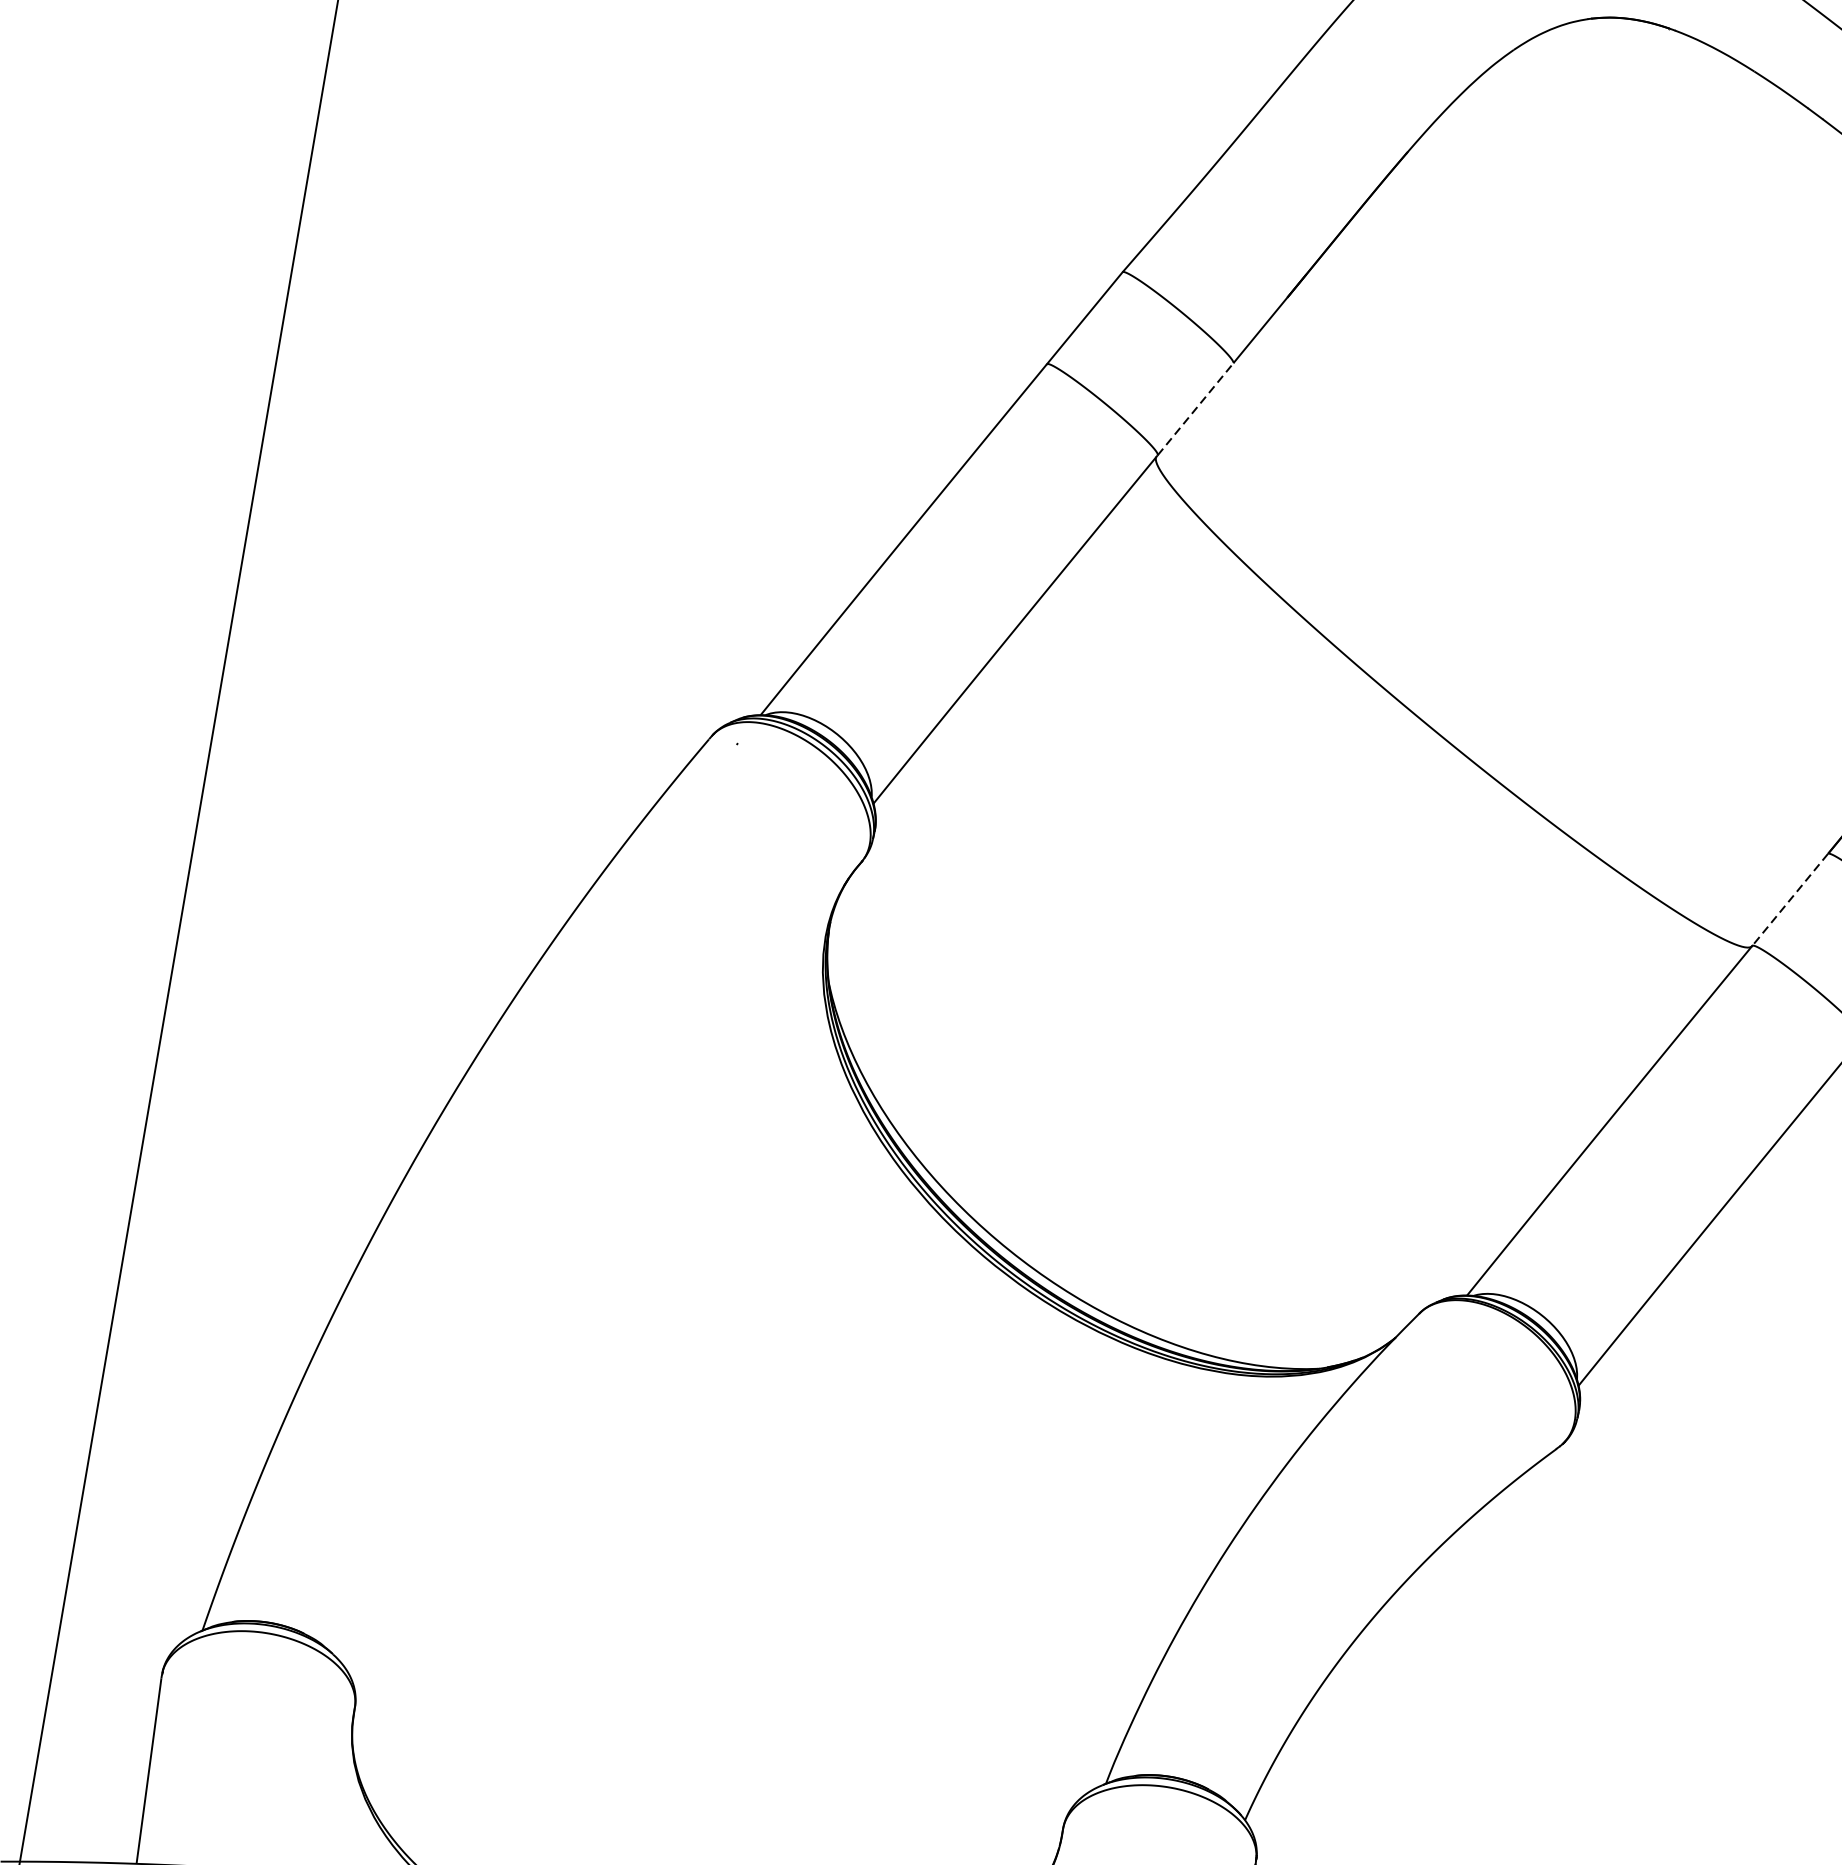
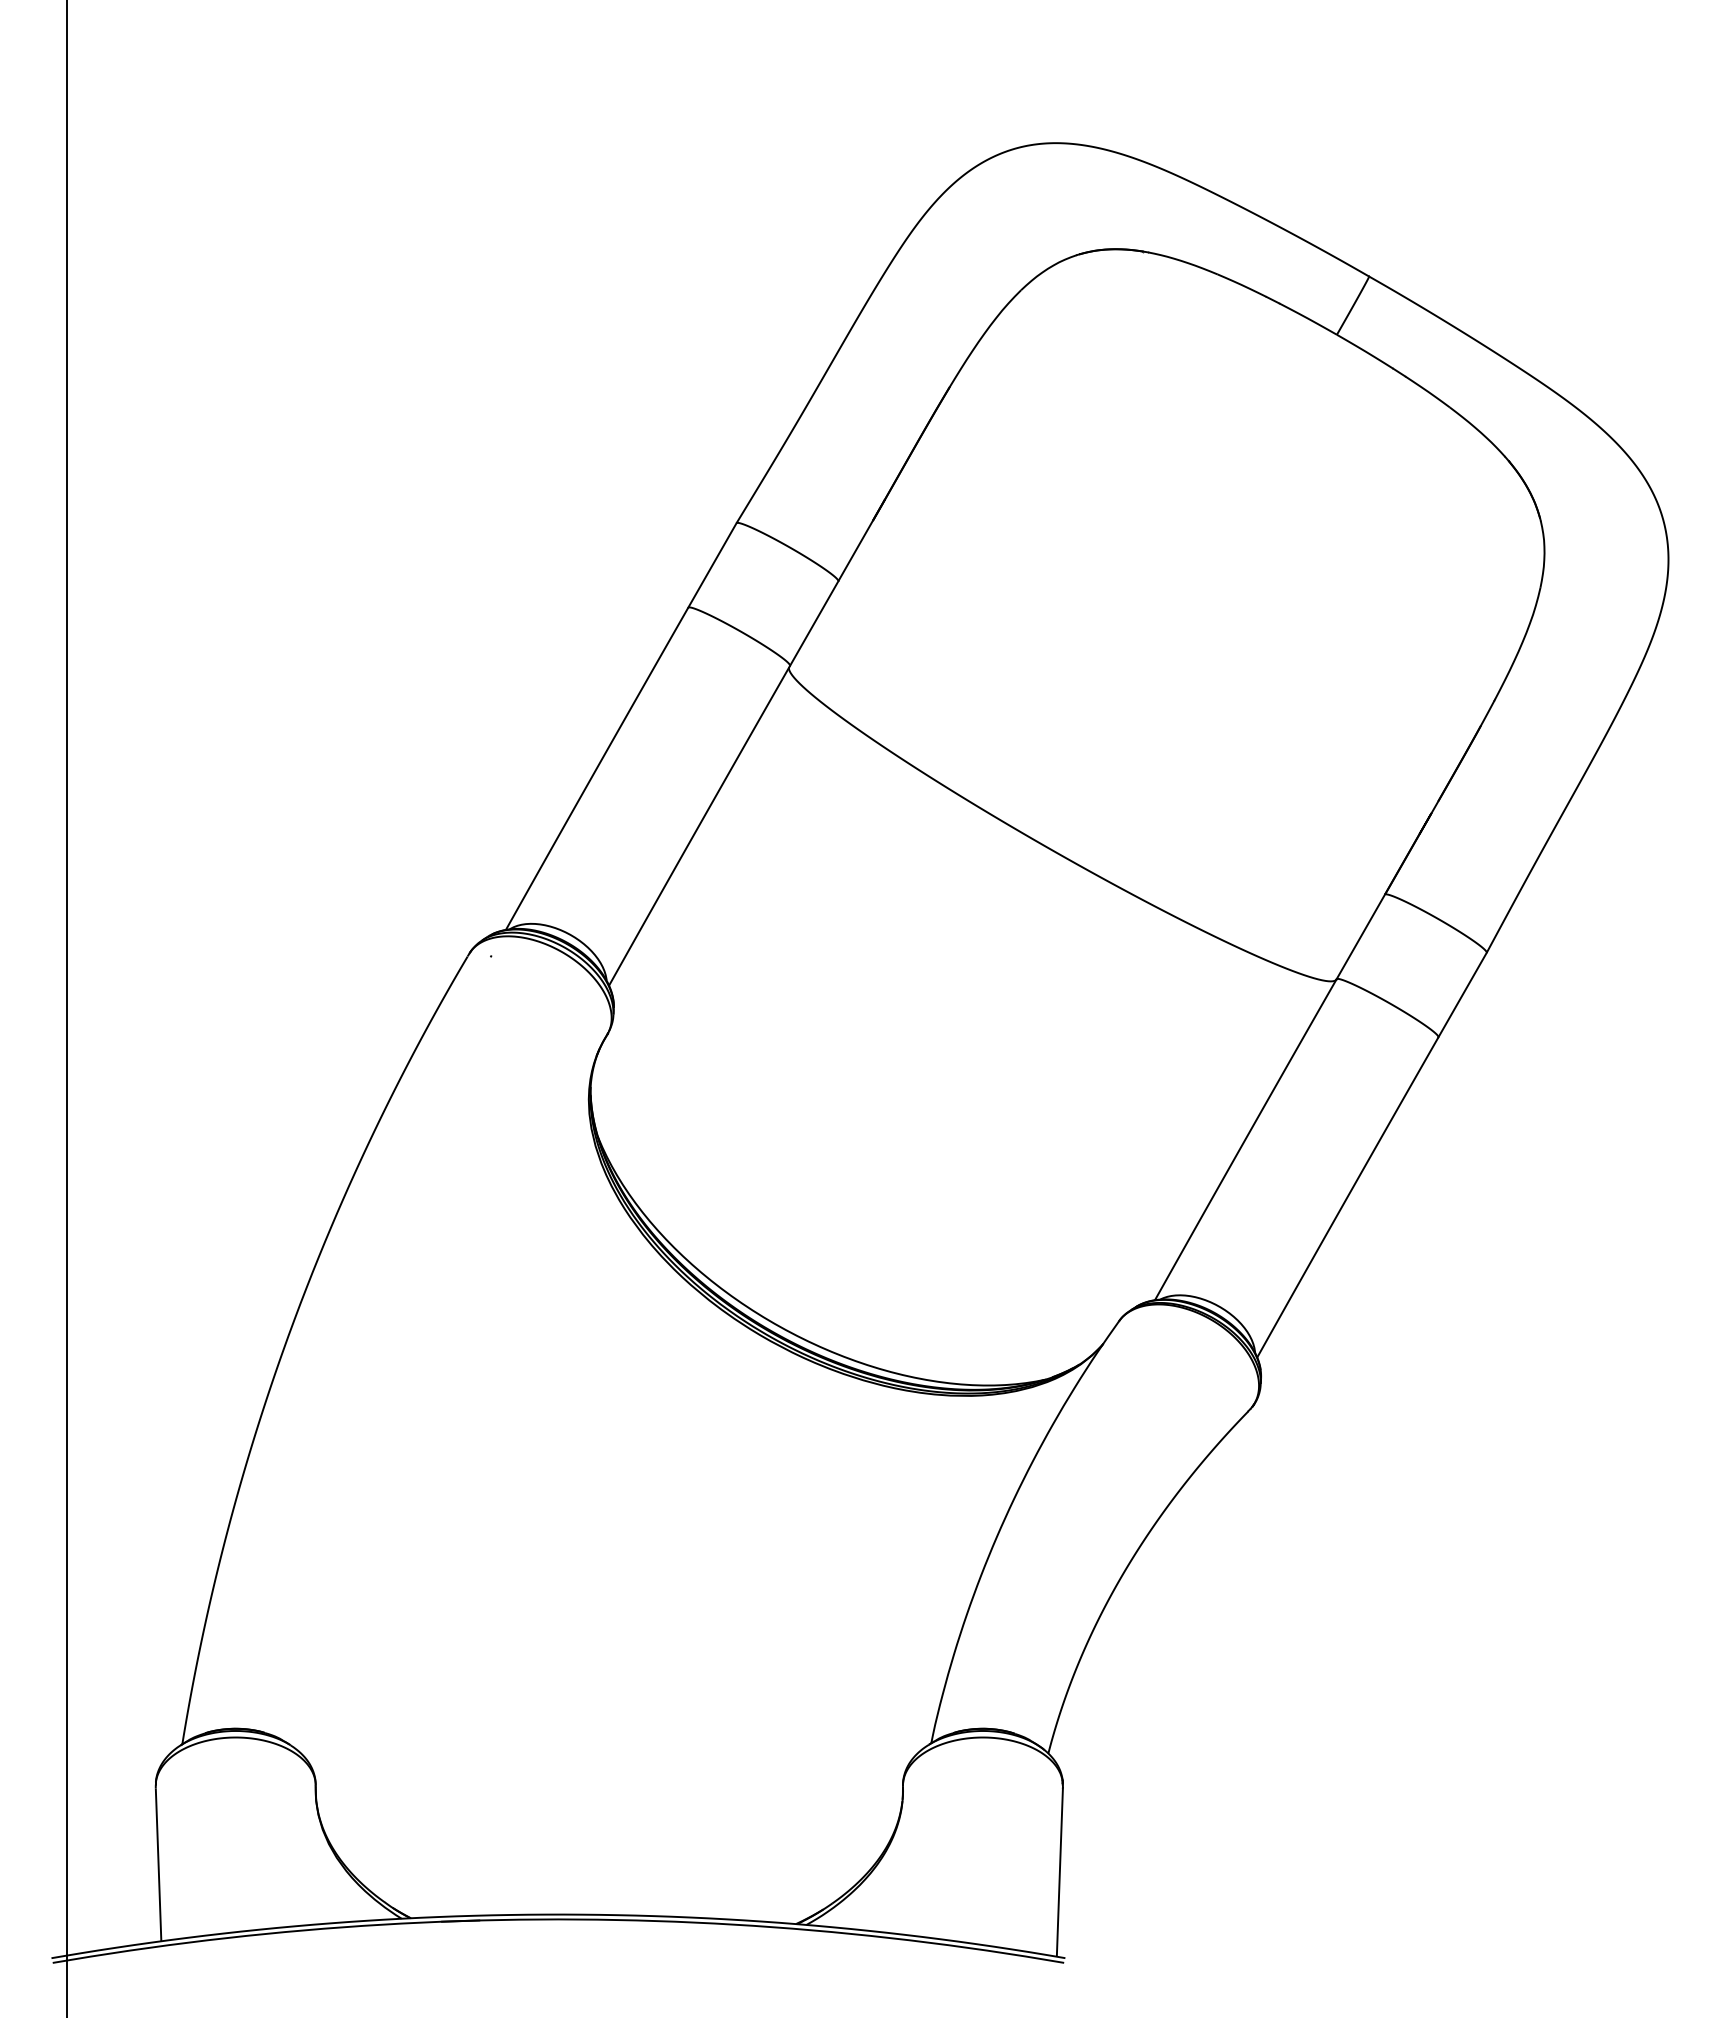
line: (1195, 409) -> (814, 623), dashed -> solid
line: (1789, 899) -> (1360, 936), dashed -> solid

